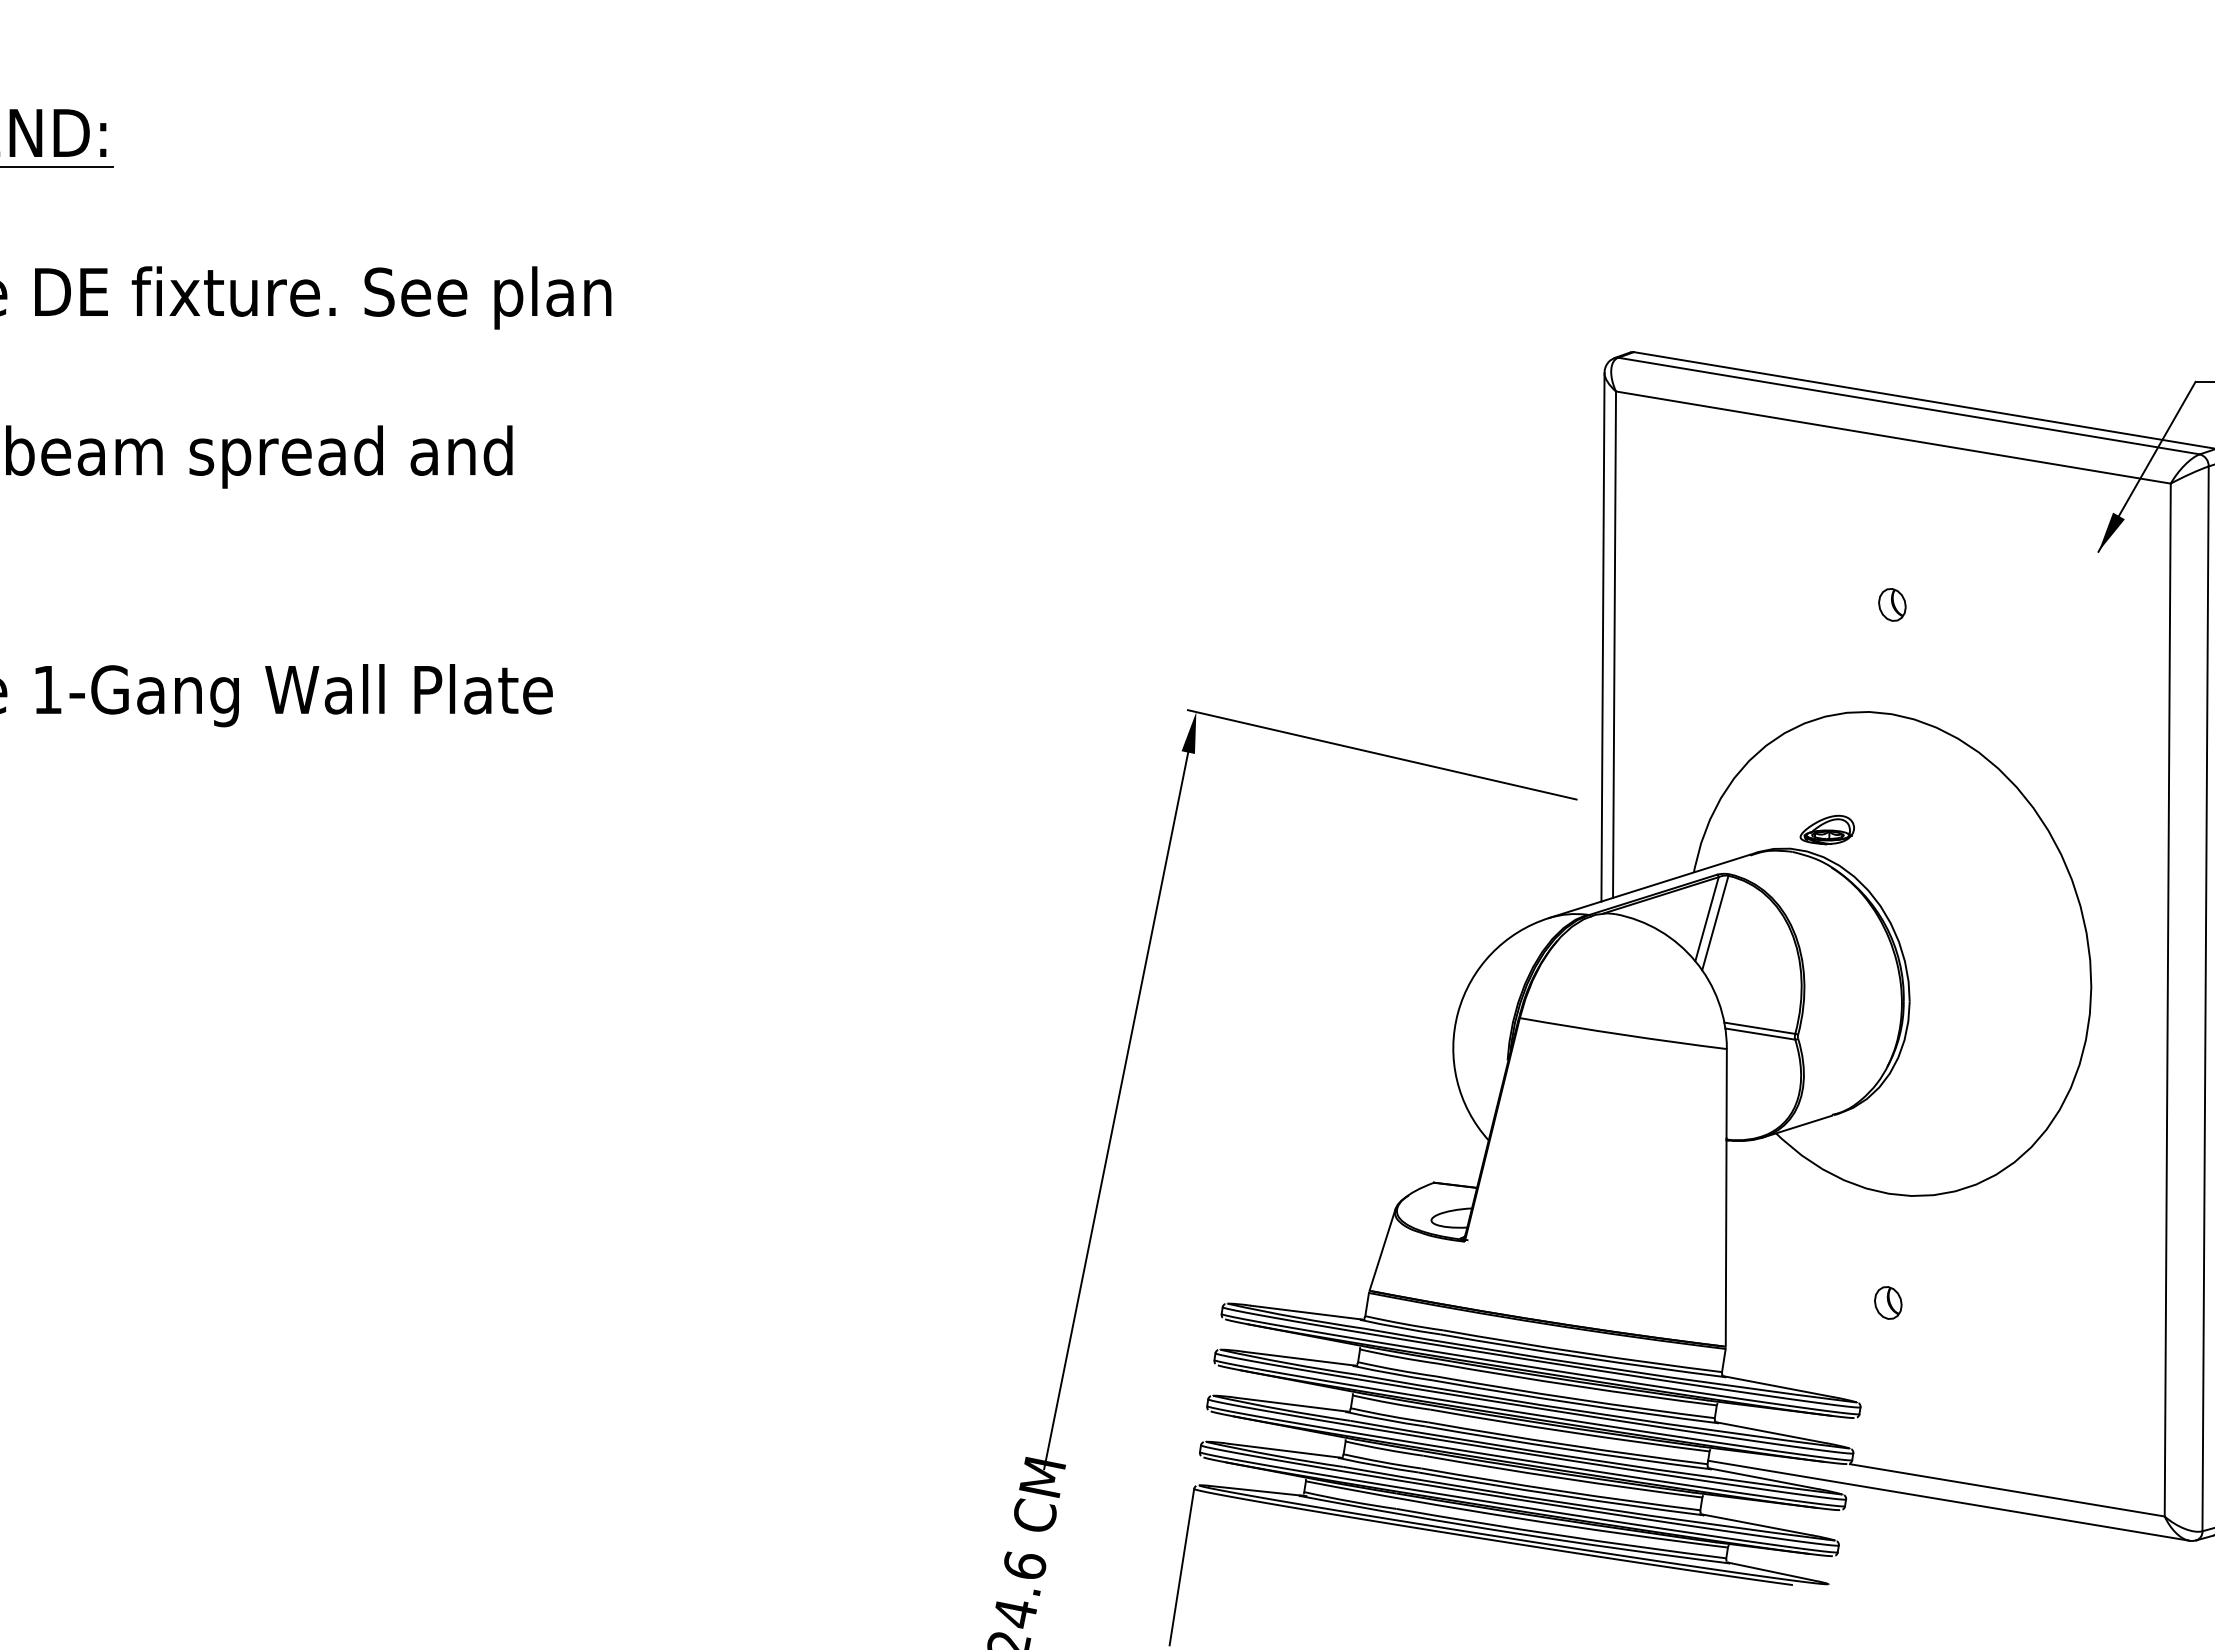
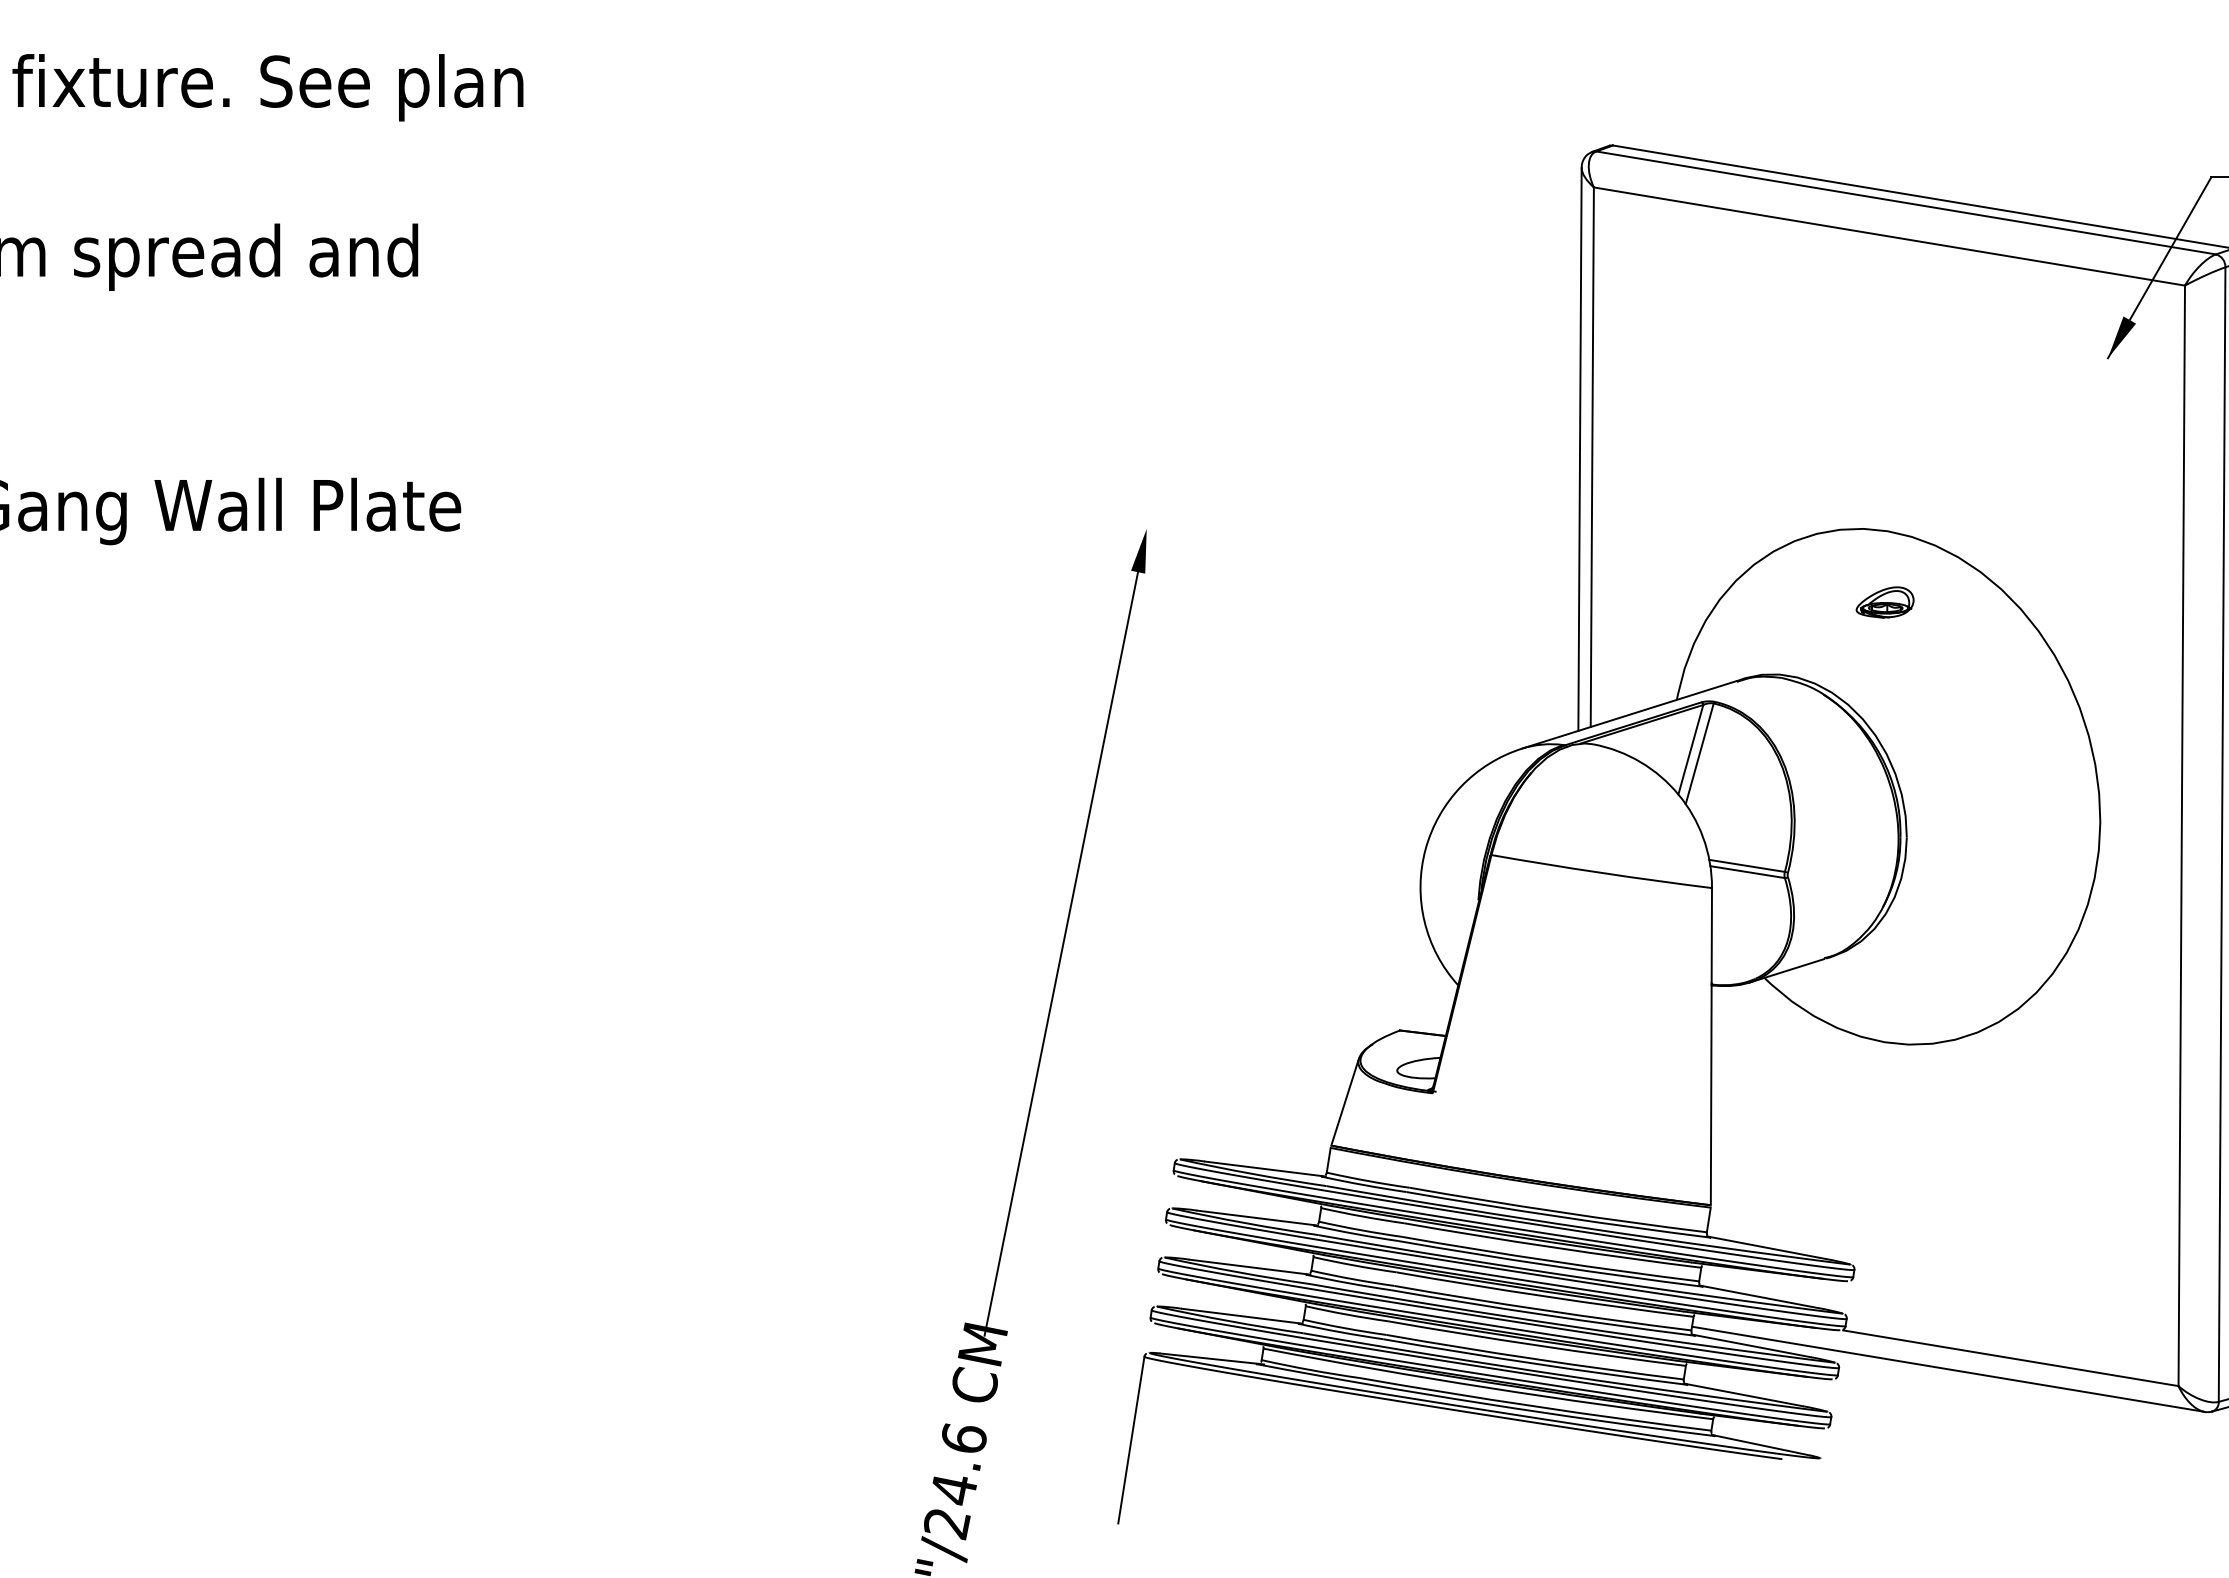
part: (1892, 604) -> (1888, 414), removed
line: (1381, 754) -> (1344, 574), removed
part: (1826, 829) -> (1884, 601), moved
part: (1888, 1302) -> (1884, 1158), removed

